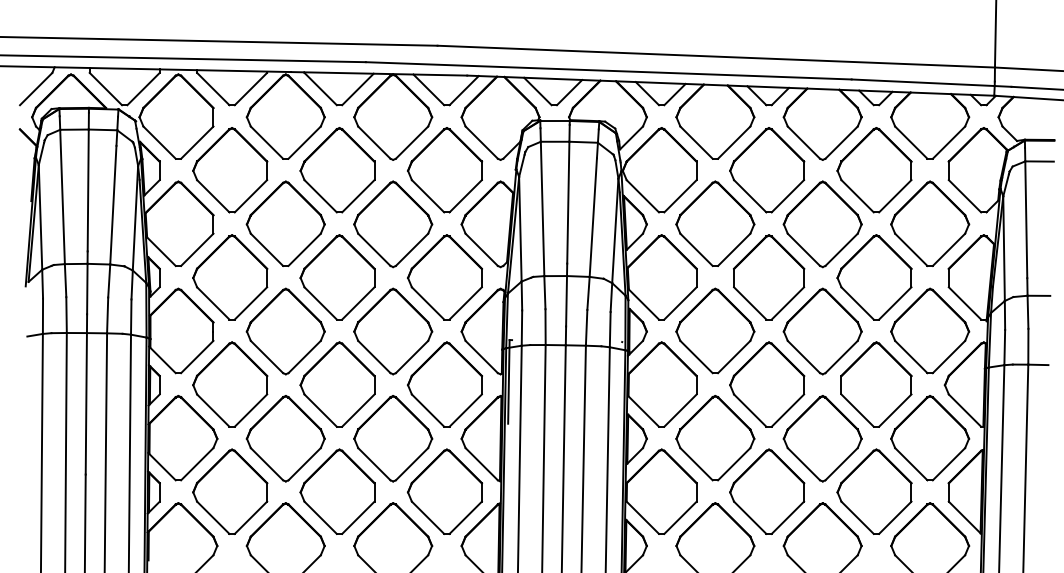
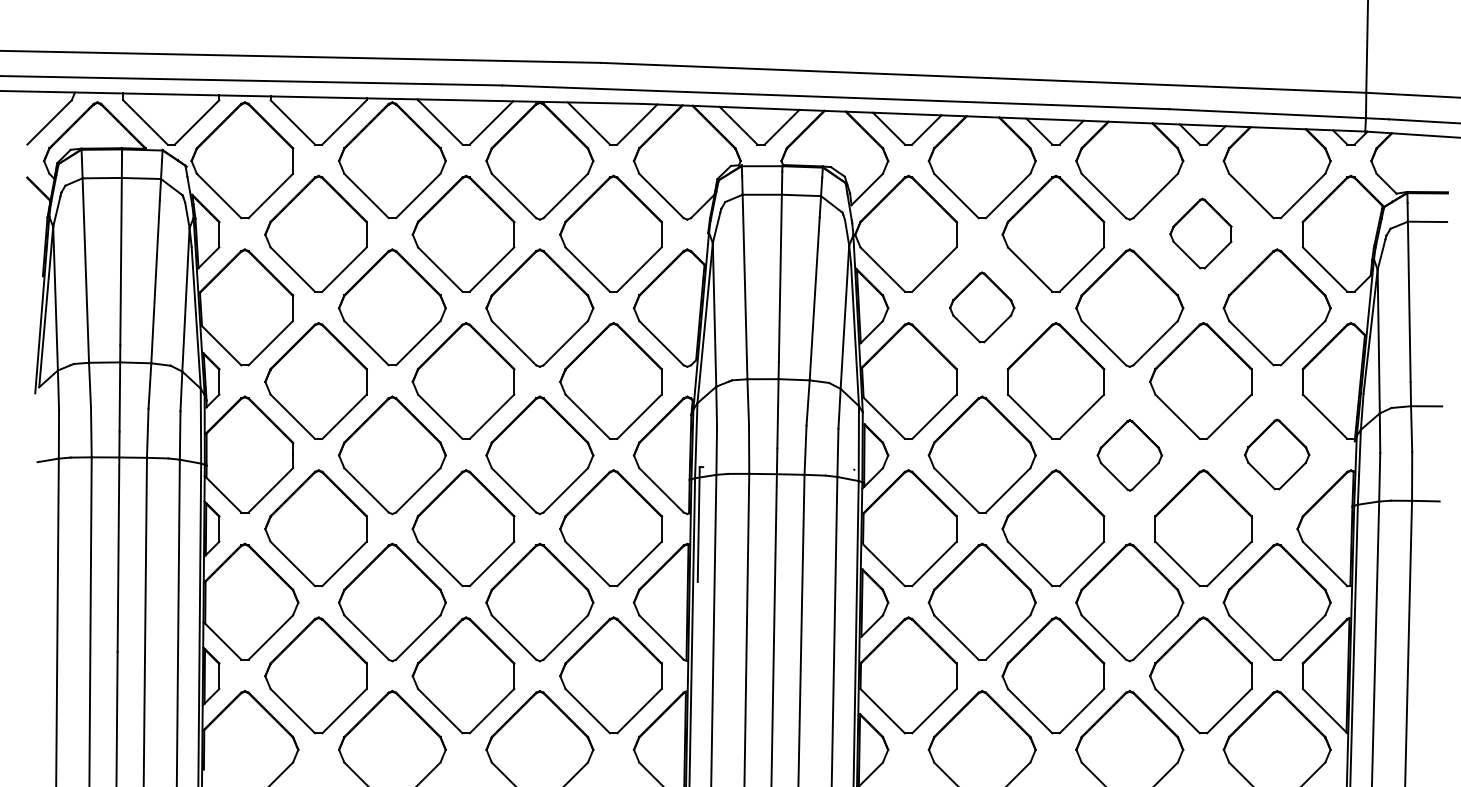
part: (874, 169) -> (1200, 233), size x0.6
part: (714, 223) -> (981, 307), size x0.6
part: (929, 330) -> (1276, 454), size x0.6
part: (822, 331) -> (1129, 455), size x0.6

